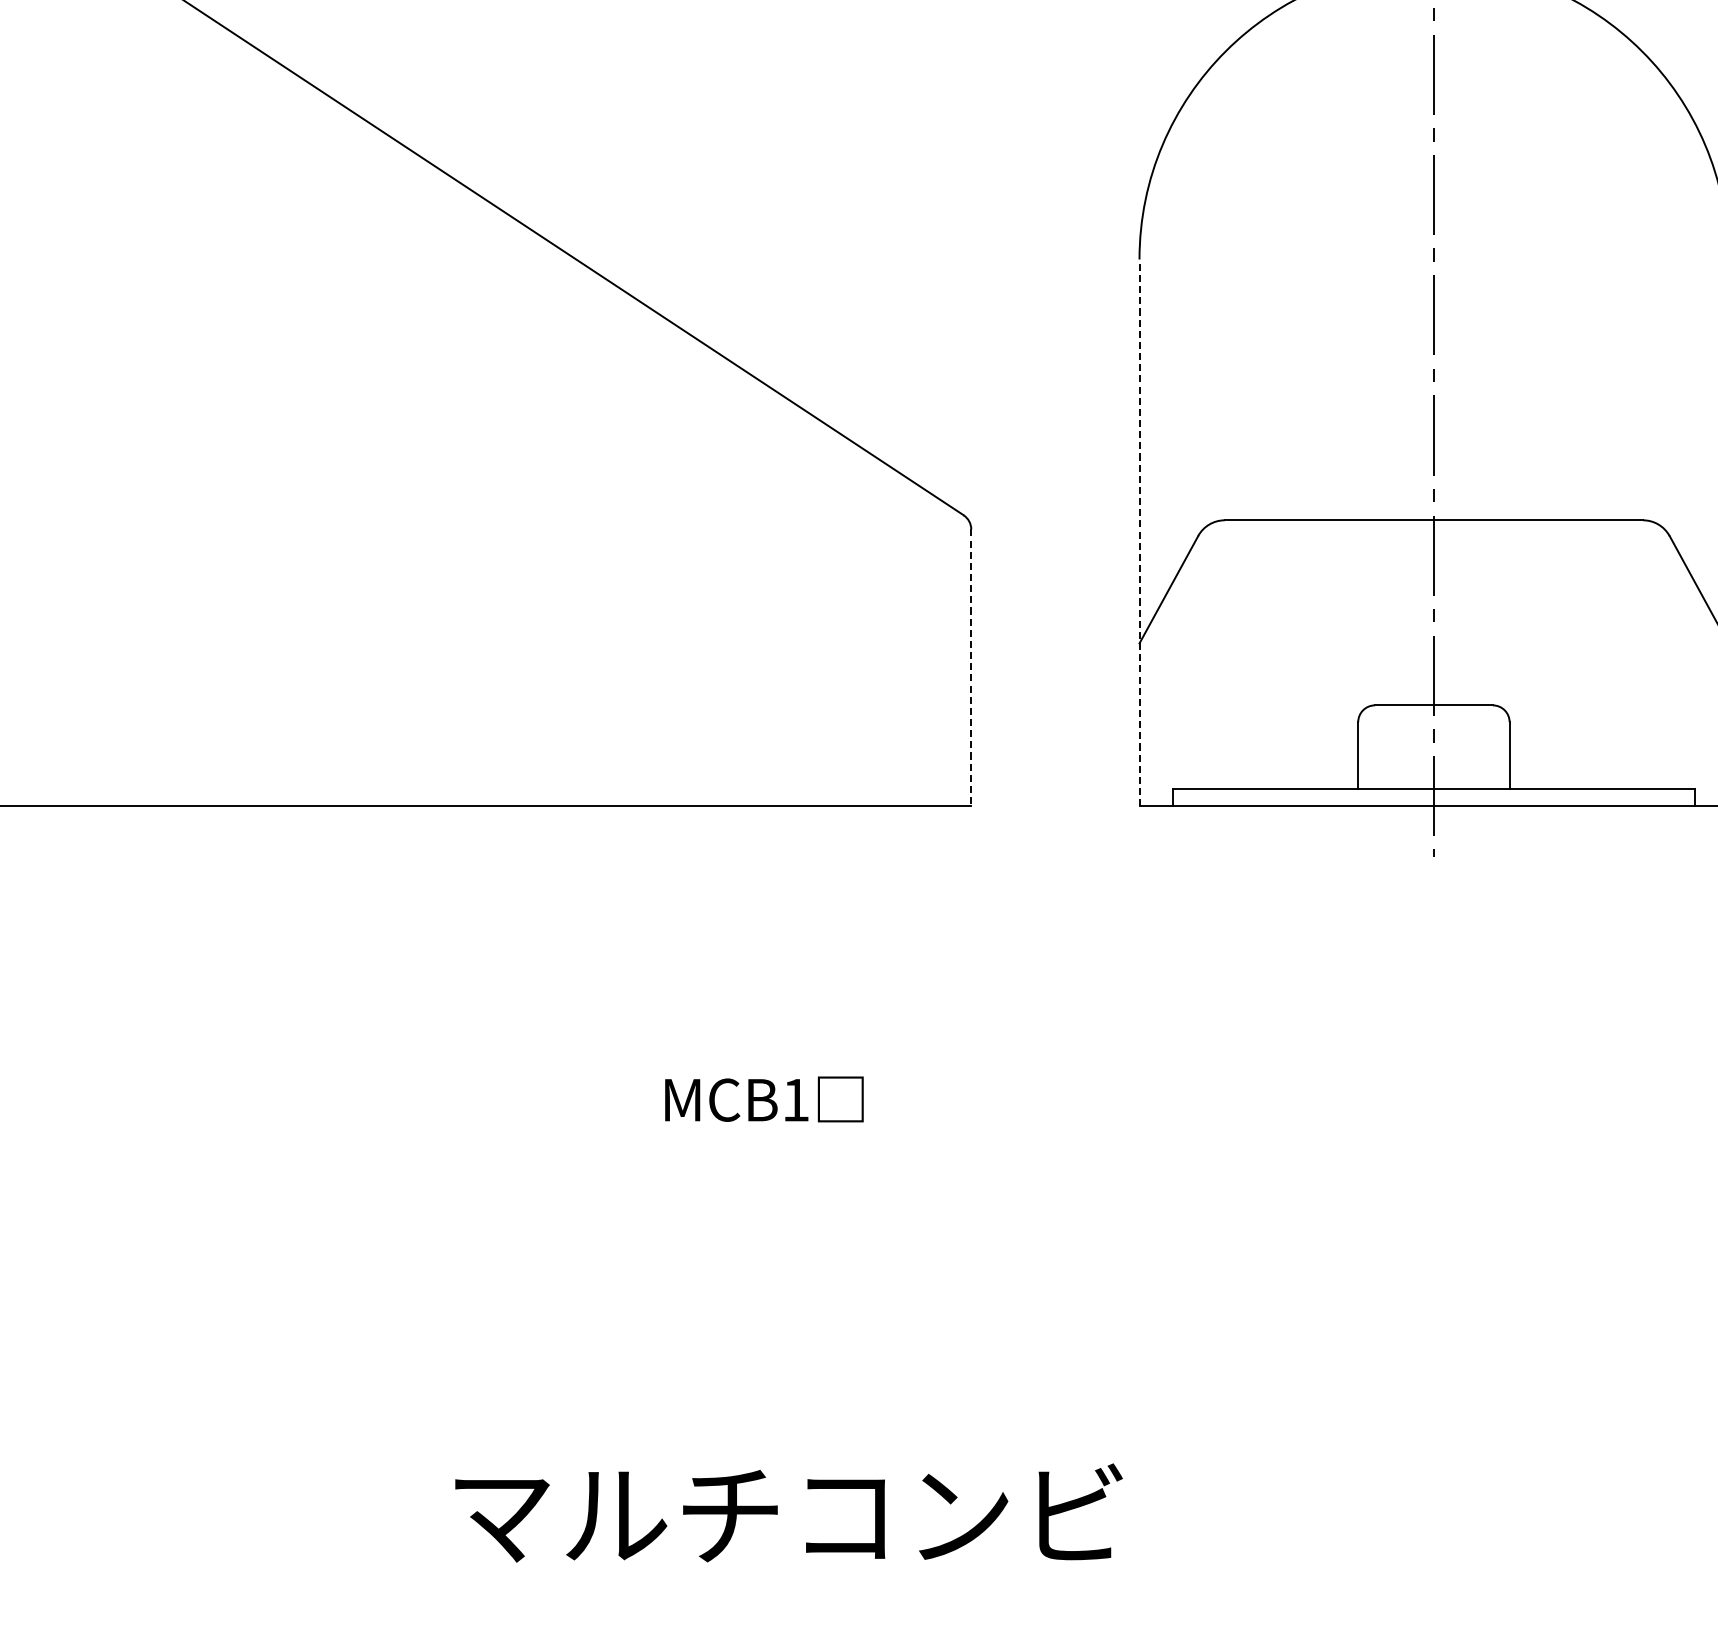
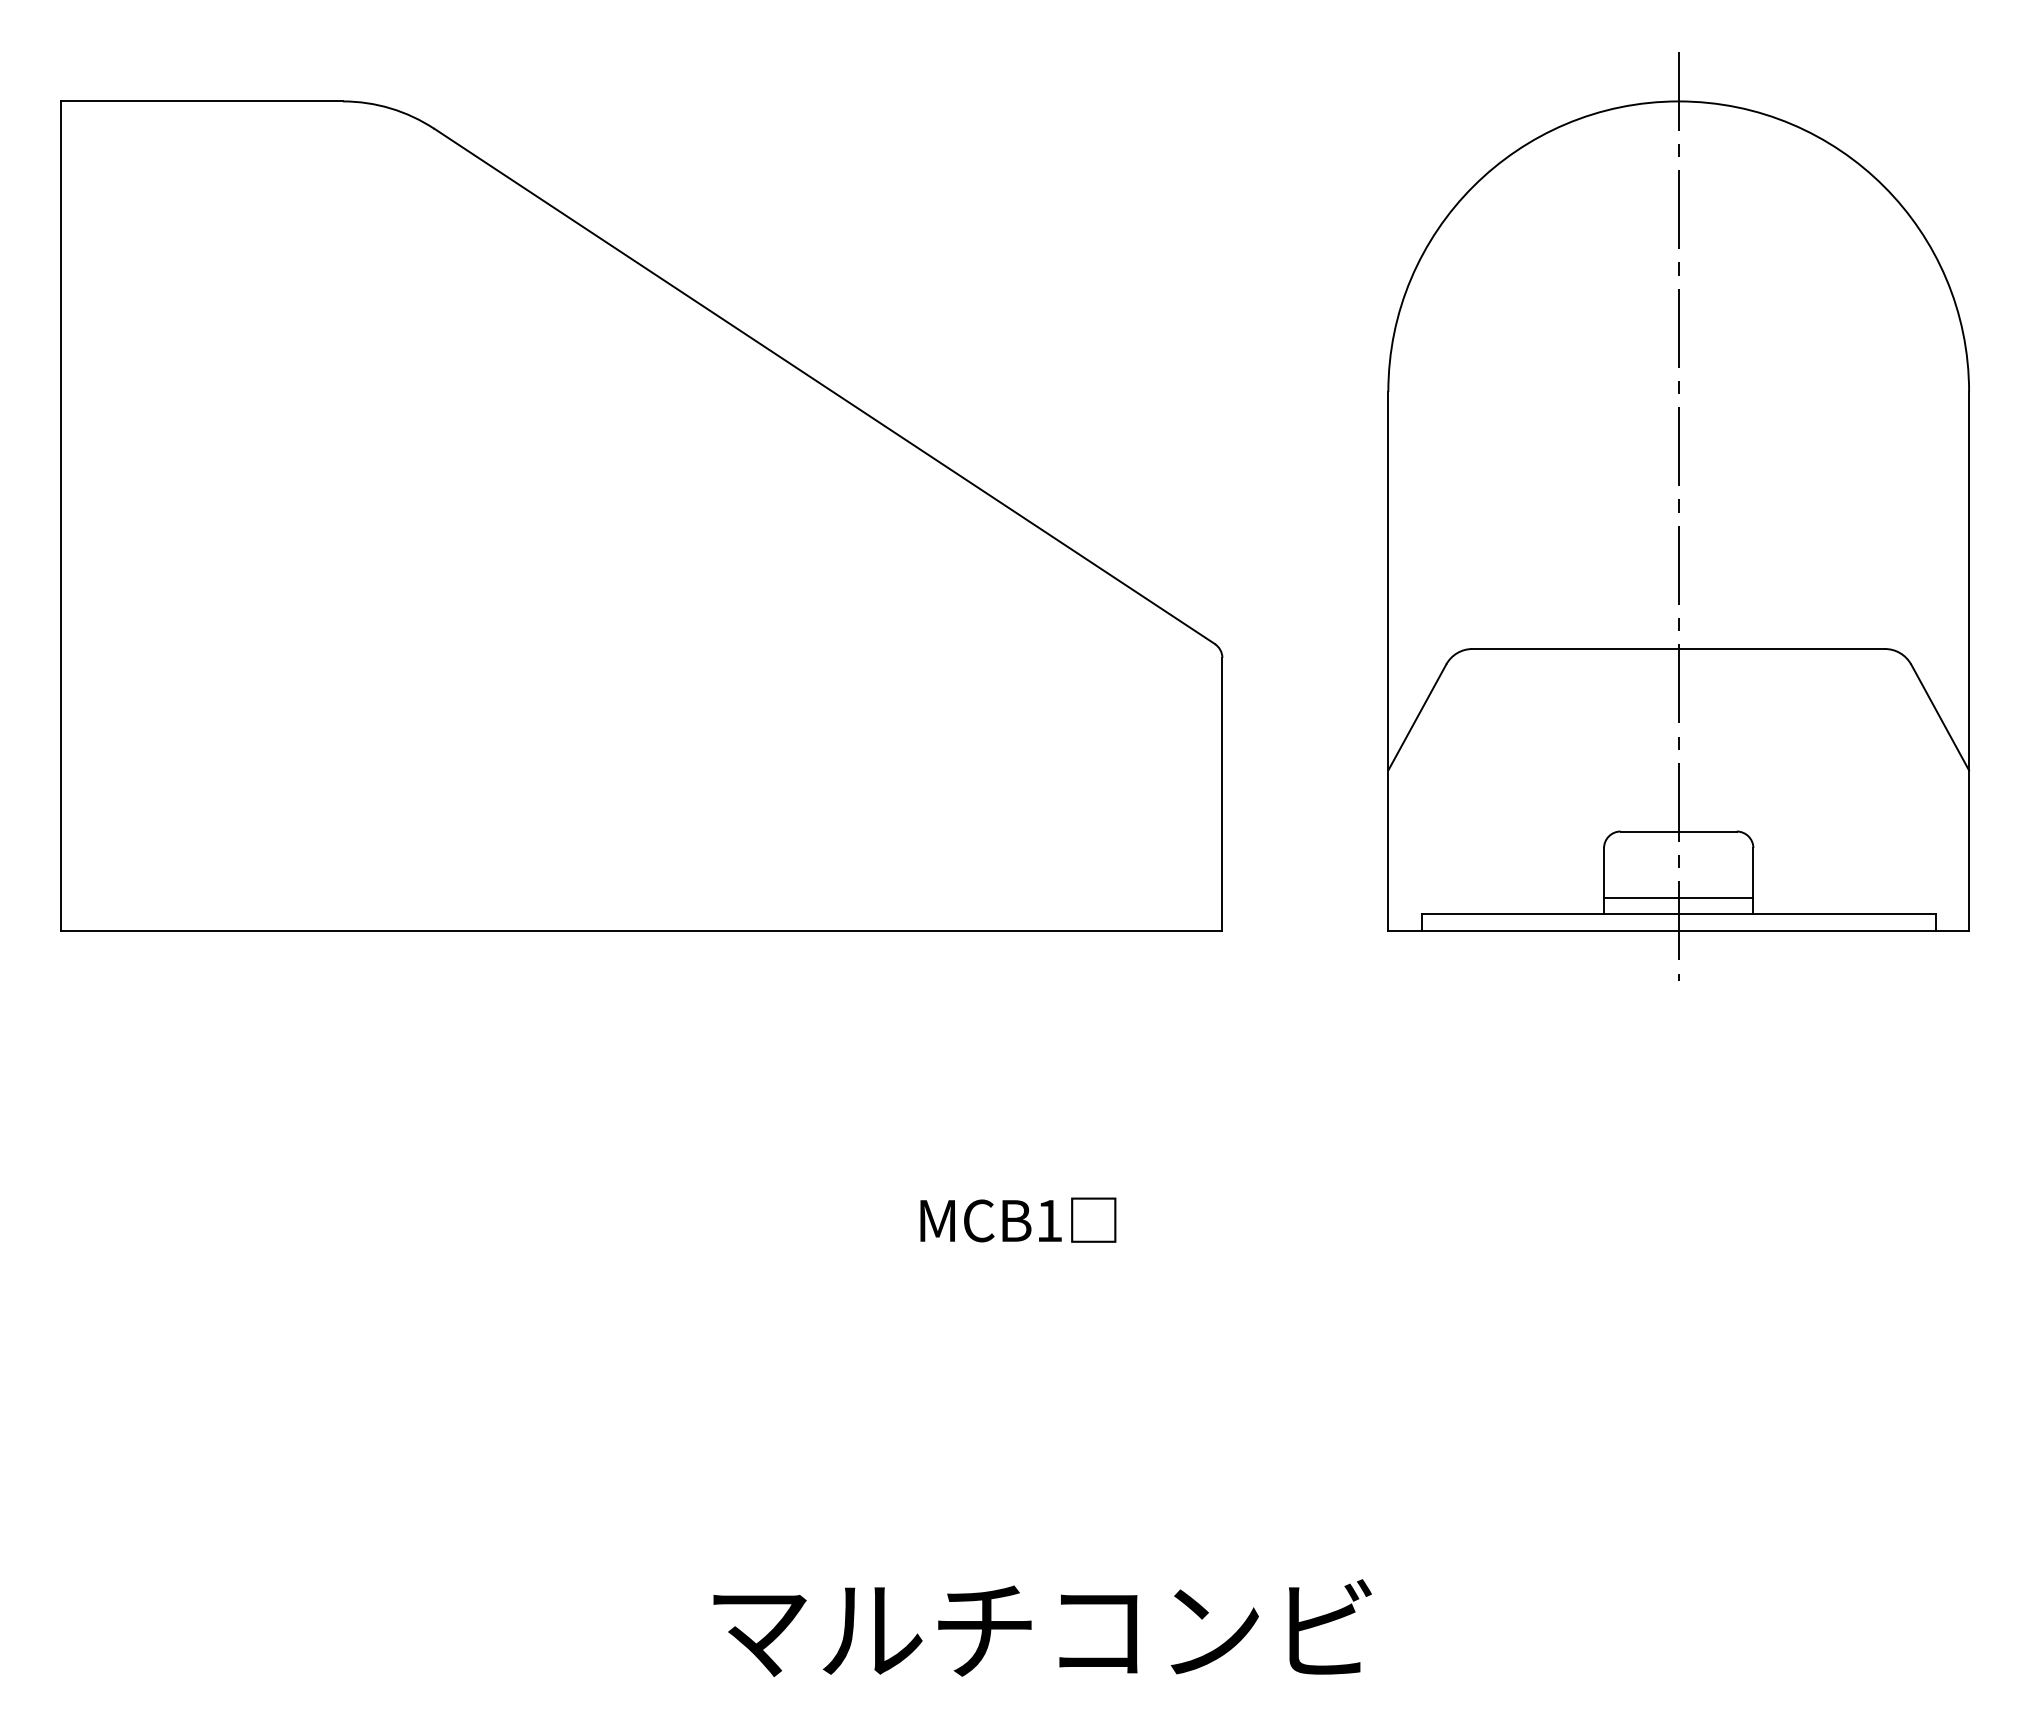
line: (1139, 532) -> (1388, 661), dashed -> solid
line: (971, 667) -> (1222, 794), dashed -> solid
line: (1433, 772) -> (1678, 897), added

